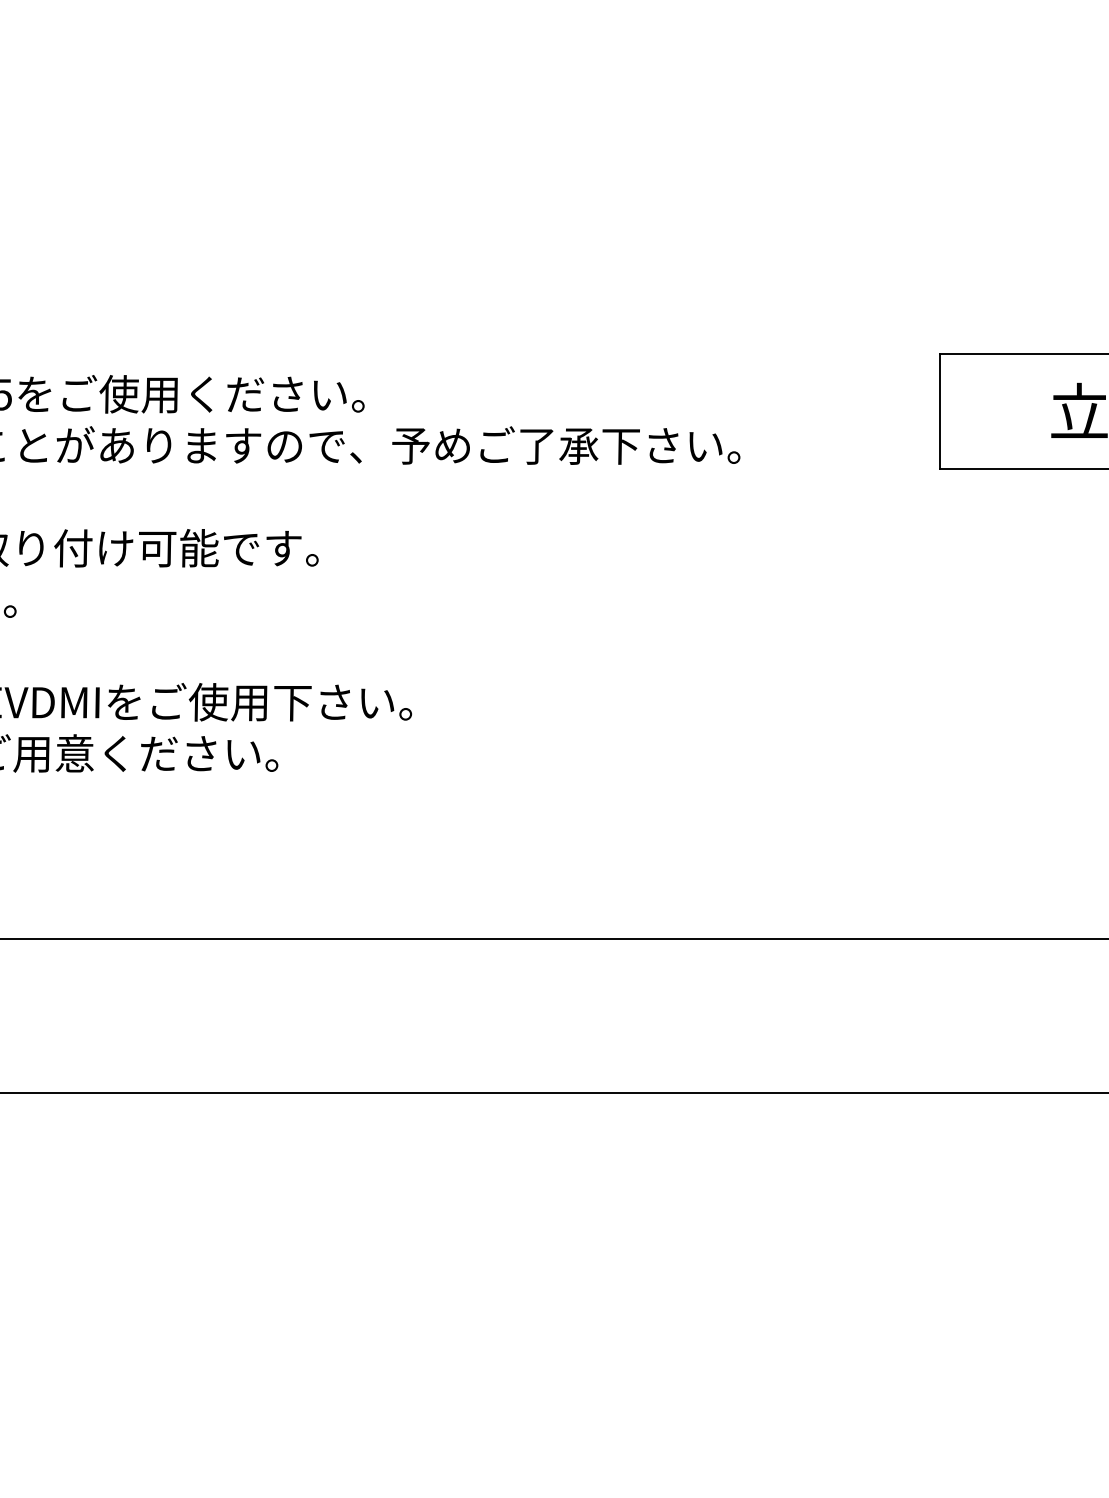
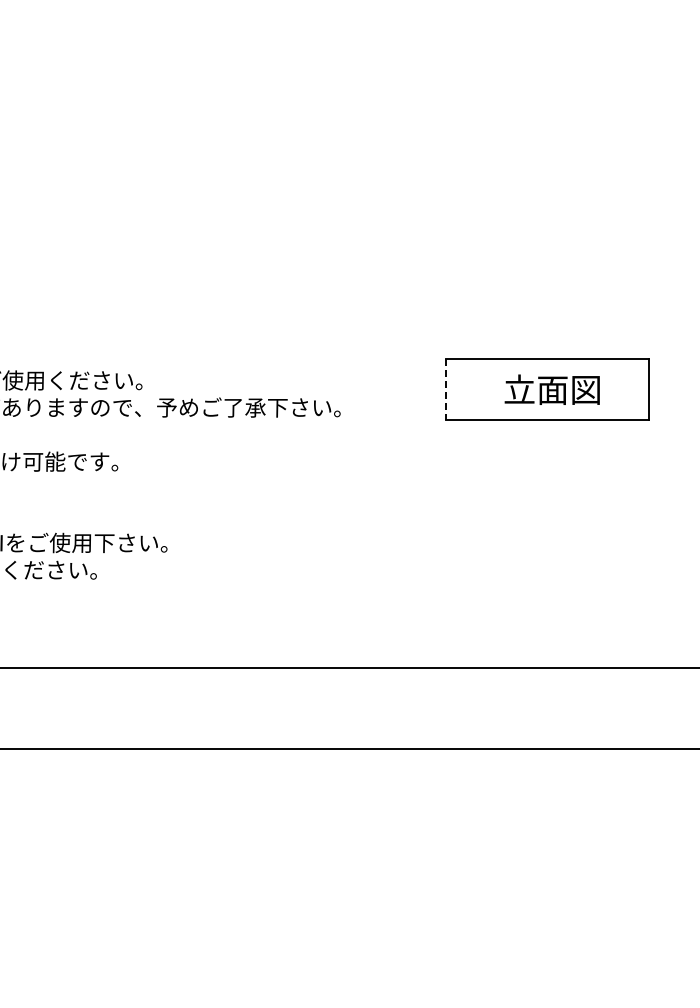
line: (940, 411) -> (446, 389), solid -> dashed

